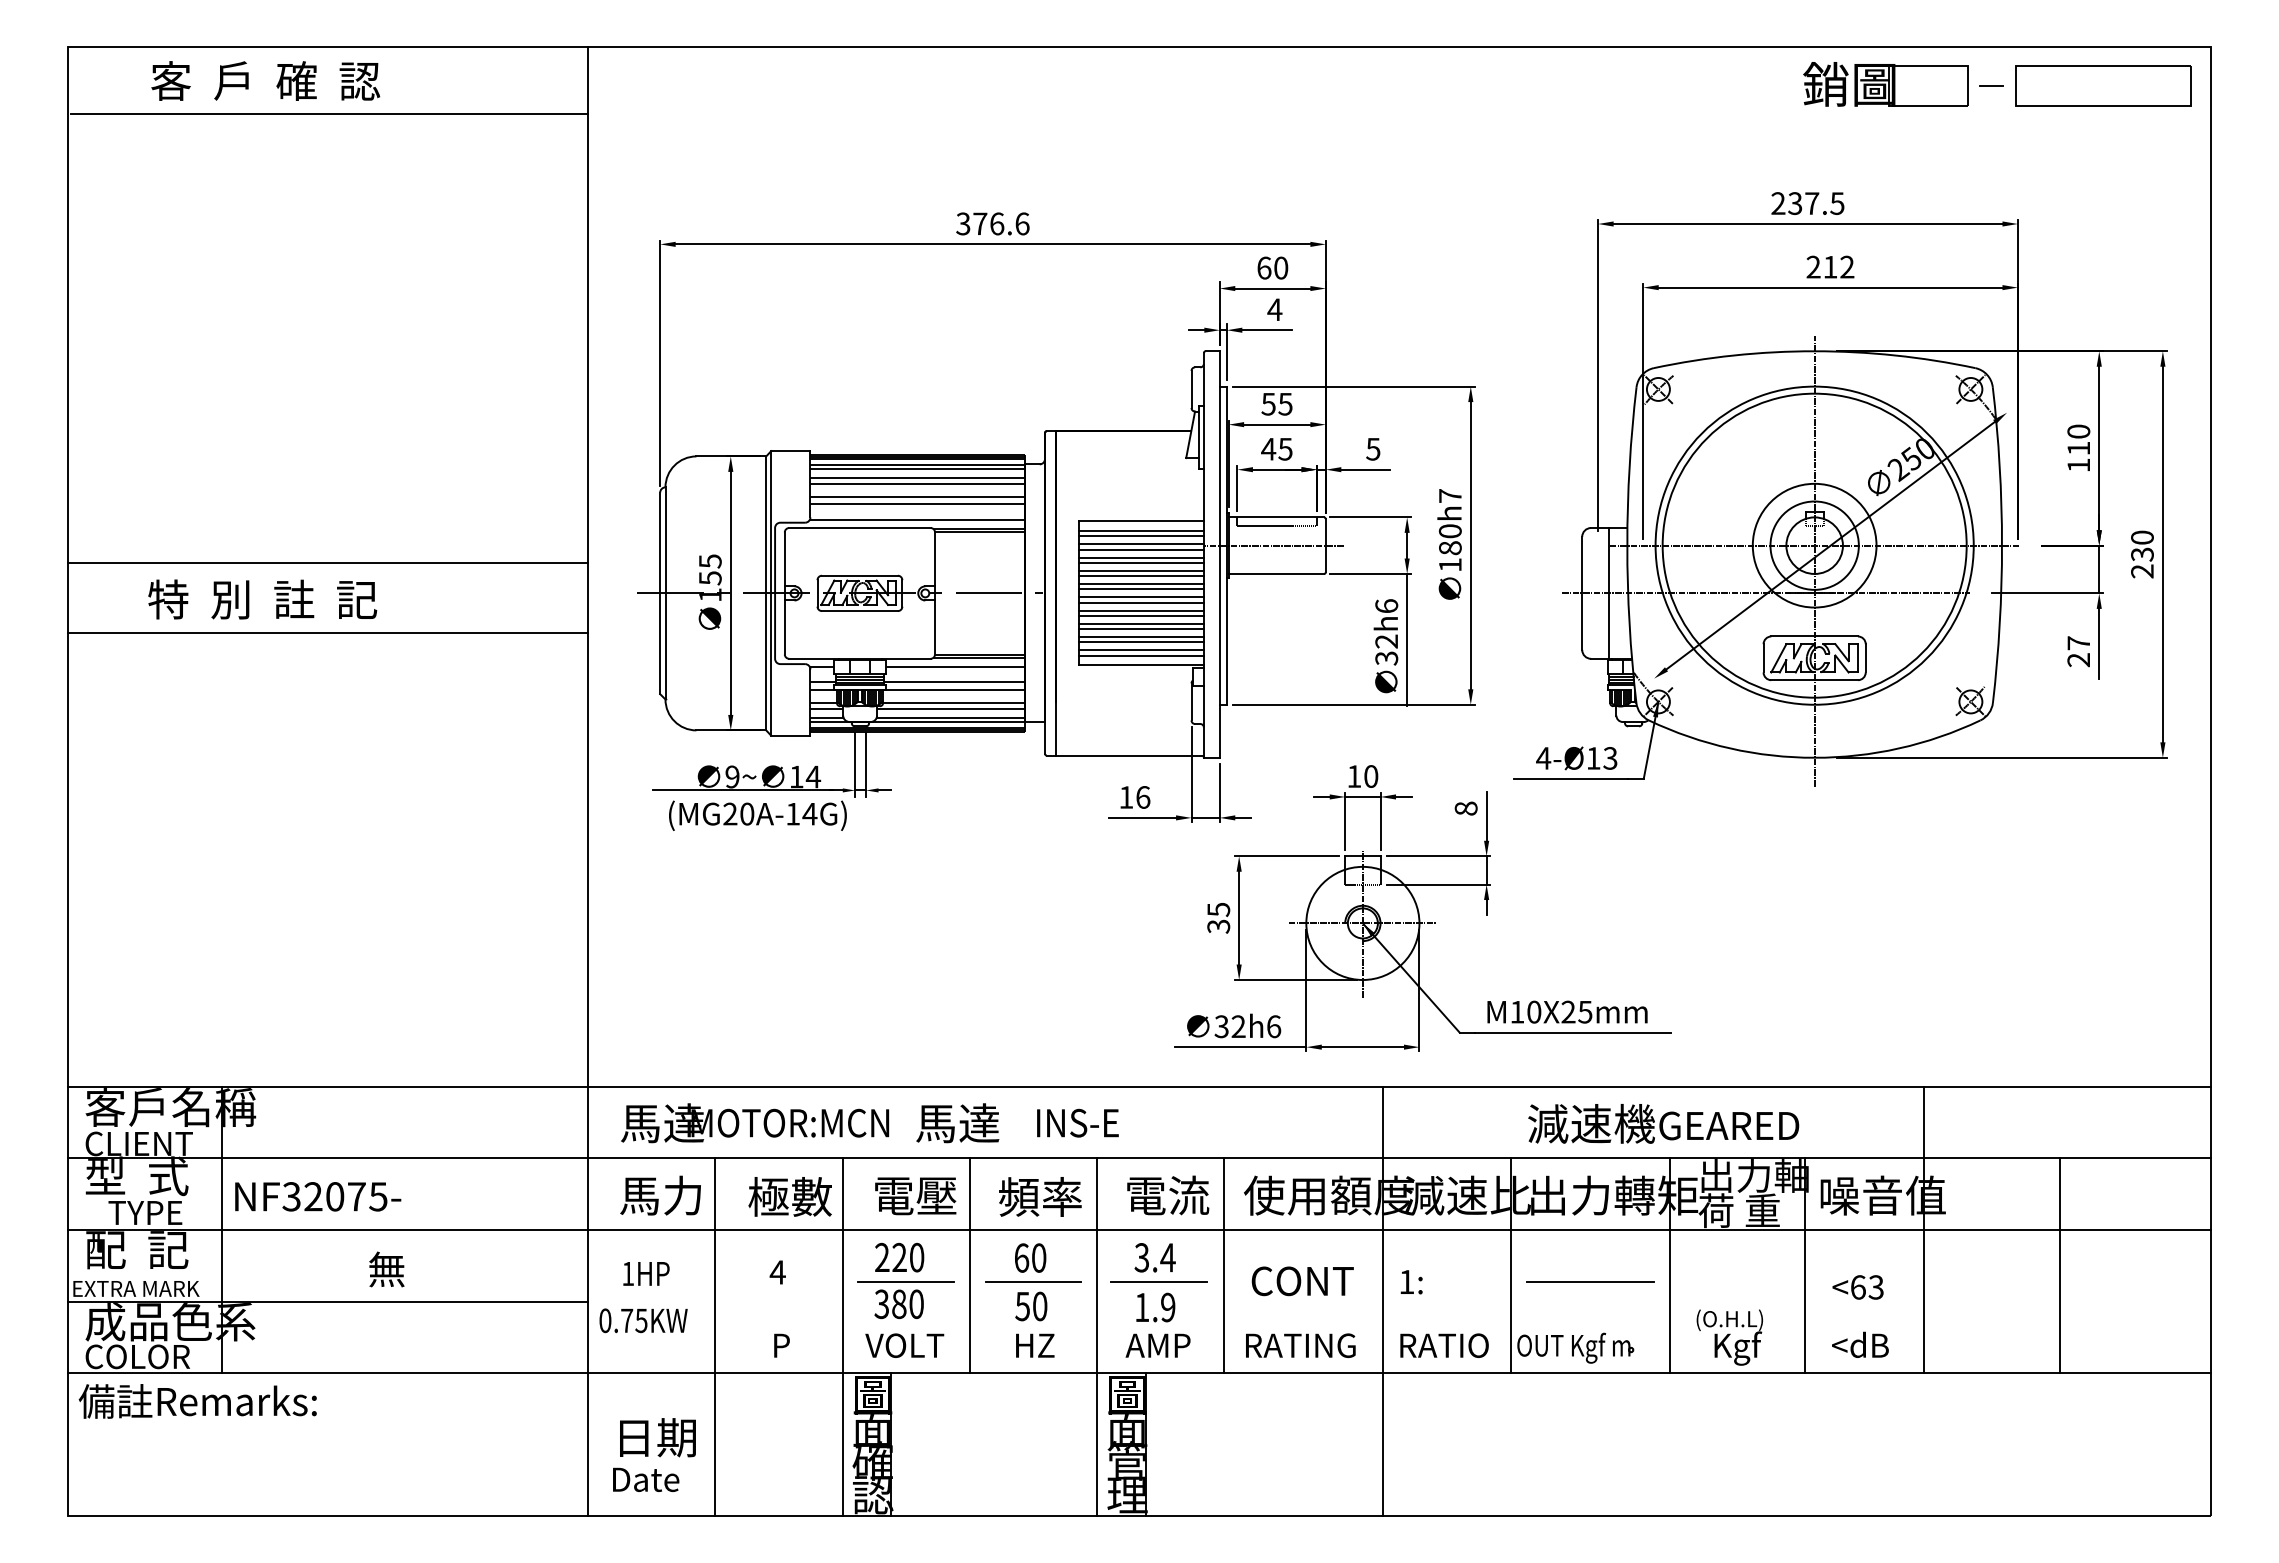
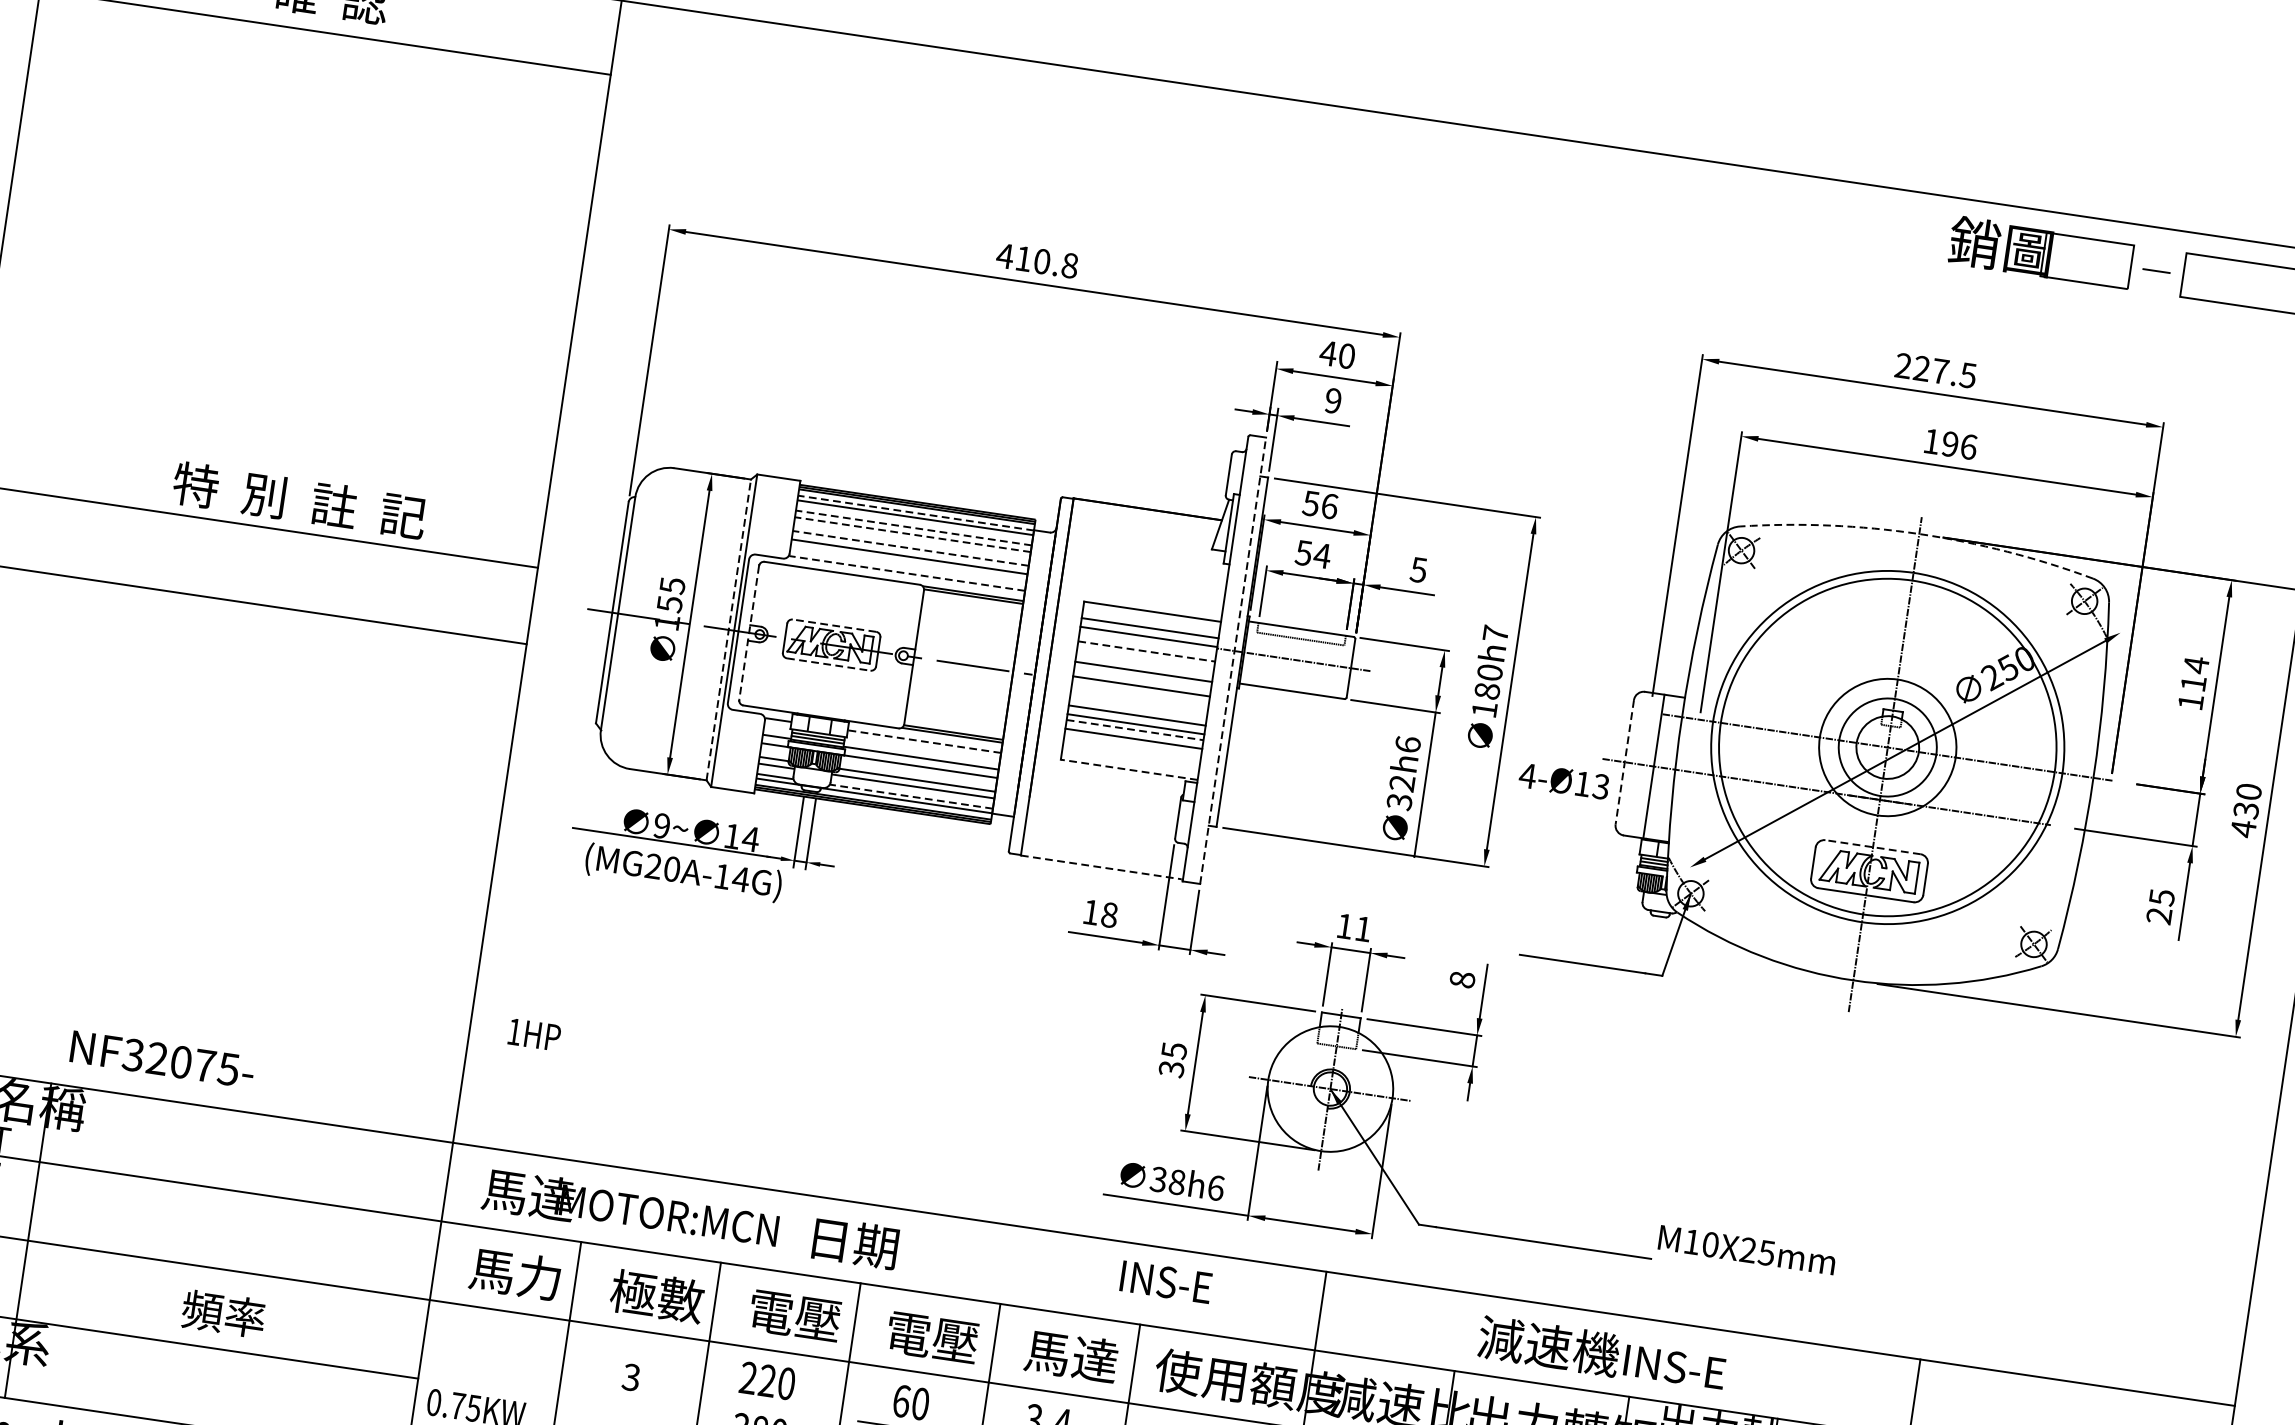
text: (1795, 203) -> (1922, 368), 237.5 -> 227.5
text: (992, 223) -> (1037, 260), 376.6 -> 410.8
text: (1830, 266) -> (1950, 443), 212 -> 196
text: (1263, 267) -> (1327, 352), 60 -> 40
text: (1274, 309) -> (1332, 400), 4 -> 9
arc: (1814, 351) -> (1919, 534), solid -> dashed
text: (1285, 403) -> (1329, 505), 55 -> 56
text: (2078, 431) -> (2196, 664), 110 -> 114
text: (1277, 449) -> (1313, 554), 45 -> 54
line: (917, 464) -> (915, 512), solid -> dashed
line: (917, 478) -> (913, 528), solid -> dashed
line: (917, 484) -> (912, 534), solid -> dashed
line: (917, 496) -> (910, 548), solid -> dashed
line: (917, 519) -> (906, 573), solid -> dashed
line: (1141, 531) -> (1150, 622), removed
line: (1141, 549) -> (1147, 642), removed
line: (1219, 554) -> (1232, 660), solid -> dashed
line: (1142, 557) -> (1147, 651), solid -> dashed
line: (1141, 562) -> (1145, 656), removed
line: (1141, 570) -> (1144, 665), removed
text: (2142, 571) -> (2243, 829), 230 -> 430
line: (859, 575) -> (834, 625), solid -> dashed
line: (1141, 584) -> (1142, 680), removed
line: (766, 593) -> (729, 630), solid -> dashed
line: (784, 593) -> (748, 632), solid -> dashed
line: (1582, 593) -> (1625, 762), solid -> dashed
line: (1141, 597) -> (1140, 695), removed
text: (262, 599) -> (299, 500), moved
line: (1141, 602) -> (1139, 700), removed
line: (1141, 610) -> (1138, 709), removed
line: (860, 611) -> (829, 665), solid -> dashed
line: (1142, 629) -> (1136, 730), solid -> dashed
line: (1814, 636) -> (1872, 847), solid -> dashed
line: (1141, 642) -> (1132, 744), removed
text: (2078, 643) -> (2161, 897), 27 -> 25
line: (1141, 650) -> (1131, 753), removed
line: (1141, 655) -> (1130, 758), removed
line: (1141, 665) -> (1129, 769), solid -> dashed
line: (955, 667) -> (924, 741), solid -> dashed
line: (950, 717) -> (910, 796), solid -> dashed
line: (1129, 756) -> (1101, 867), solid -> dashed
text: (1576, 758) -> (1563, 781), moved
text: (1371, 776) -> (1363, 929), 10 -> 11
text: (1143, 797) -> (1109, 915), 16 -> 18
text: (1567, 1011) -> (1747, 1249), moved
text: (1238, 1026) -> (1177, 1182), 32h6 -> 38h6
text: (1077, 1122) -> (1165, 1281), moved
text: (957, 1123) -> (852, 1243), 馬達 -> 日期
text: (1729, 1125) -> (1700, 1370), GEARED -> INS-E
text: (1167, 1195) -> (1071, 1356), 電流 -> 馬達
text: (318, 1196) -> (162, 1059), moved
text: (1040, 1196) -> (932, 1336), 頻率 -> 電壓
text: (405, 1269) -> (223, 1313), 無 -> 頻率
text: (777, 1272) -> (631, 1377), 4 -> 3
text: (646, 1273) -> (534, 1034), moved
line: (905, 1281) -> (770, 1408), removed

